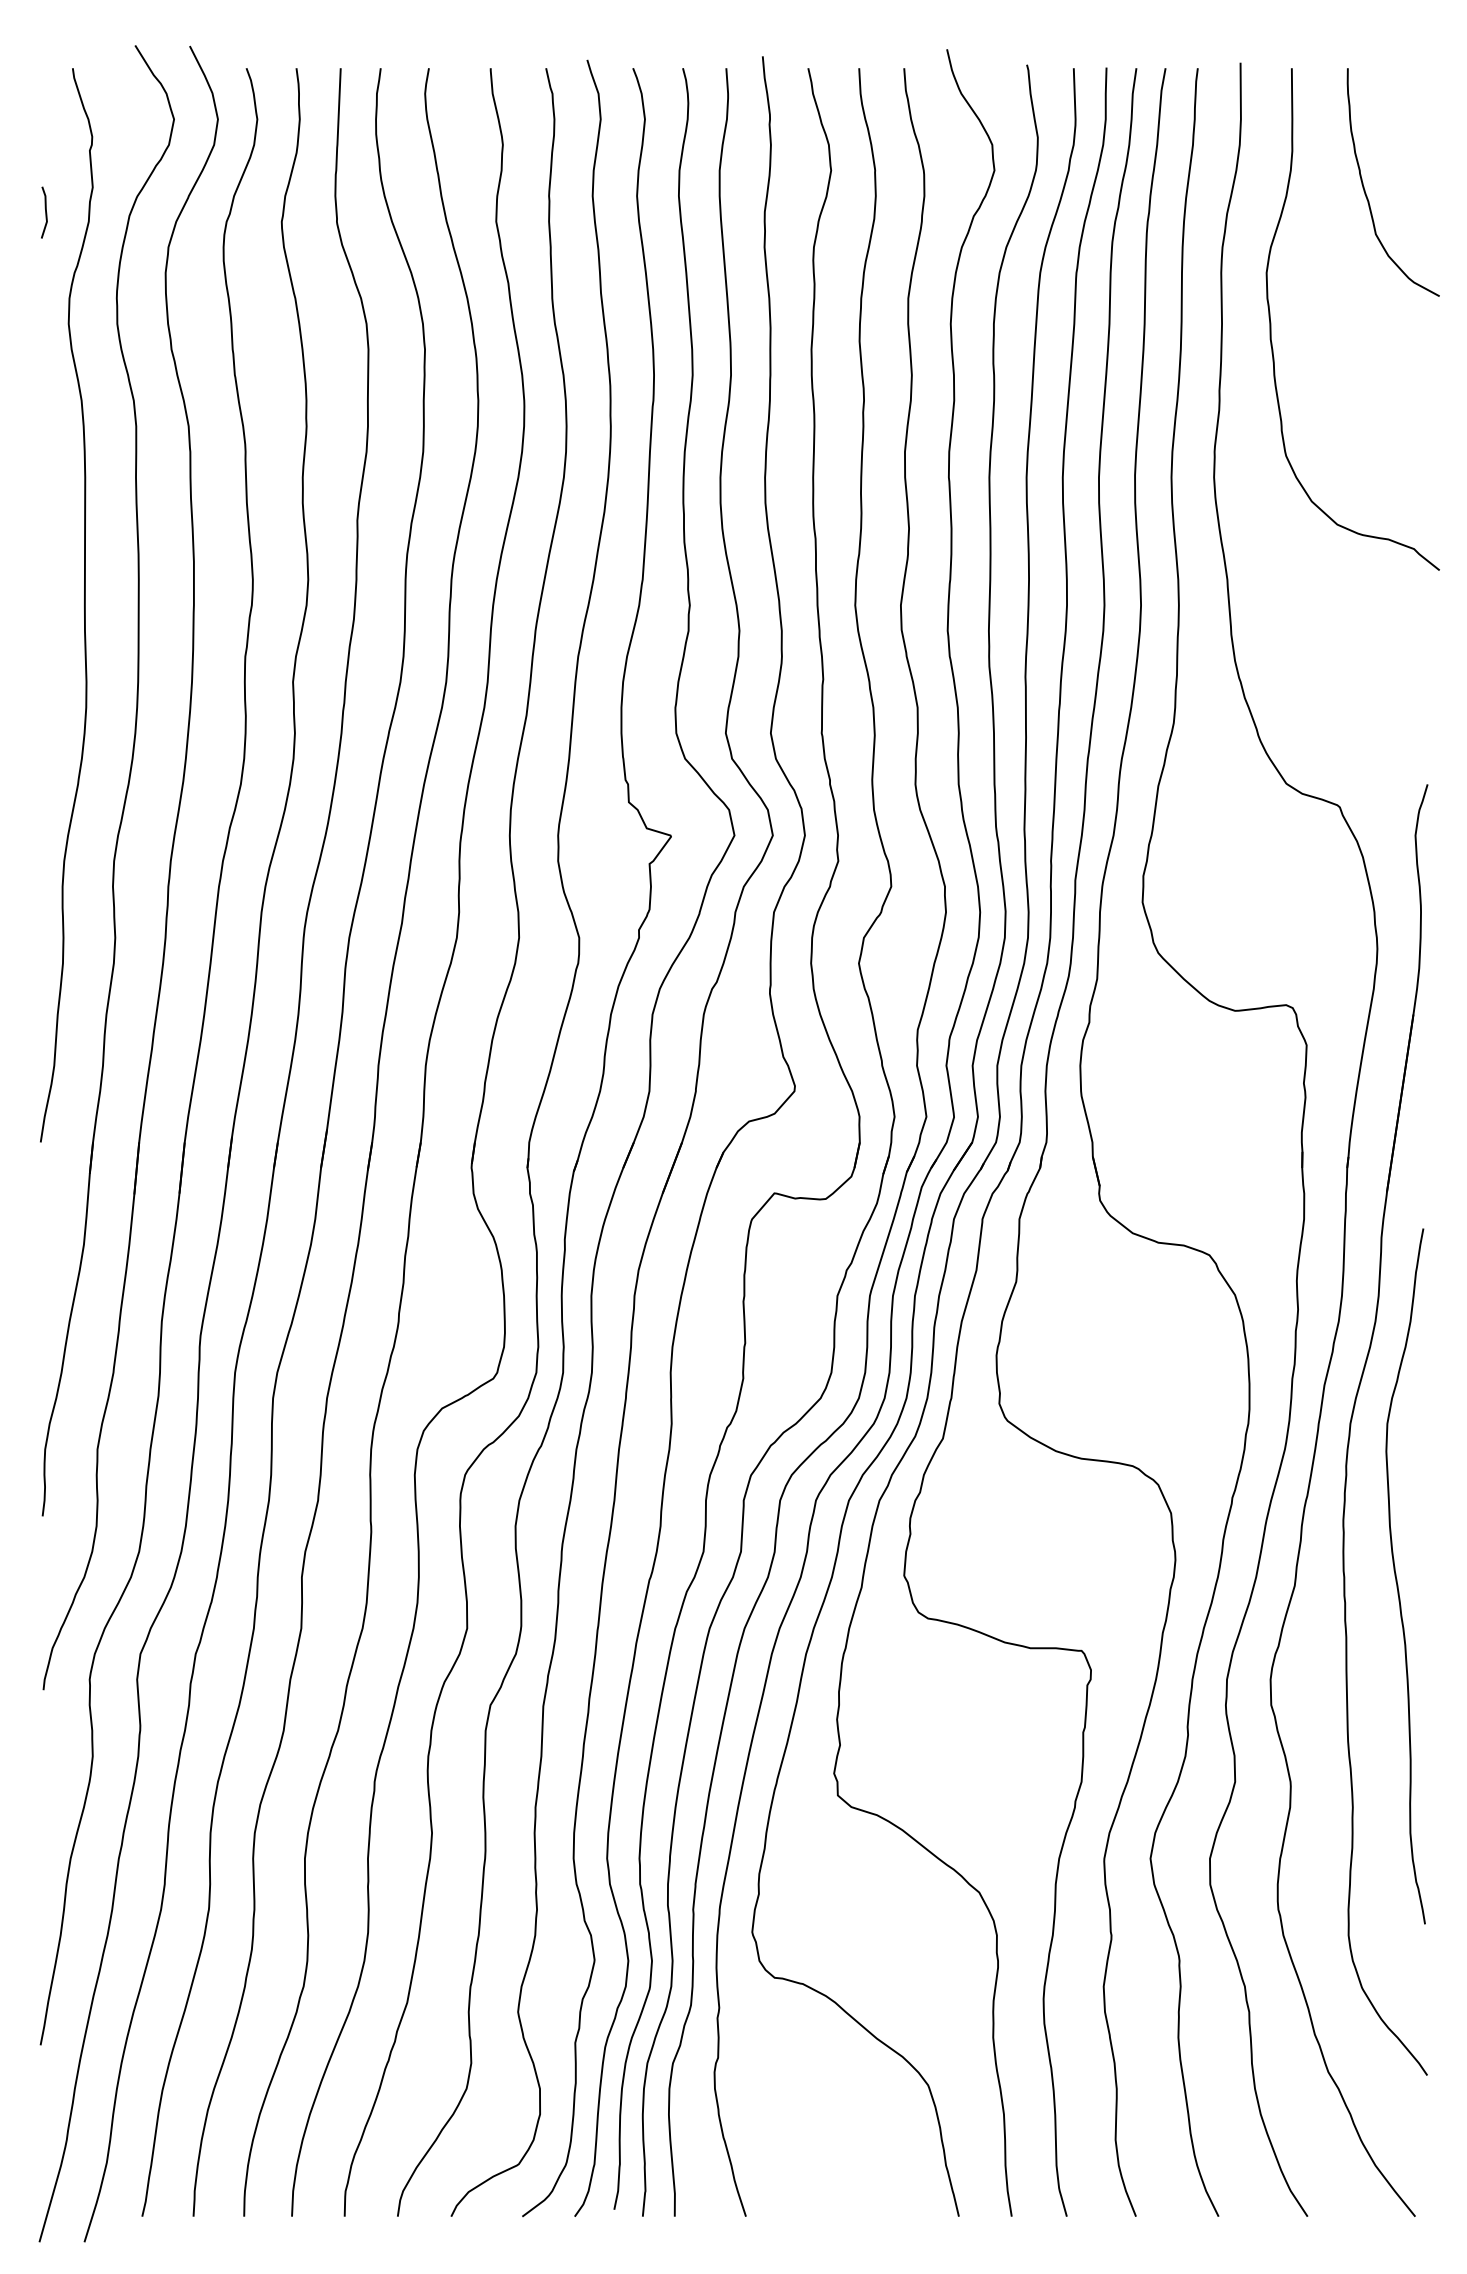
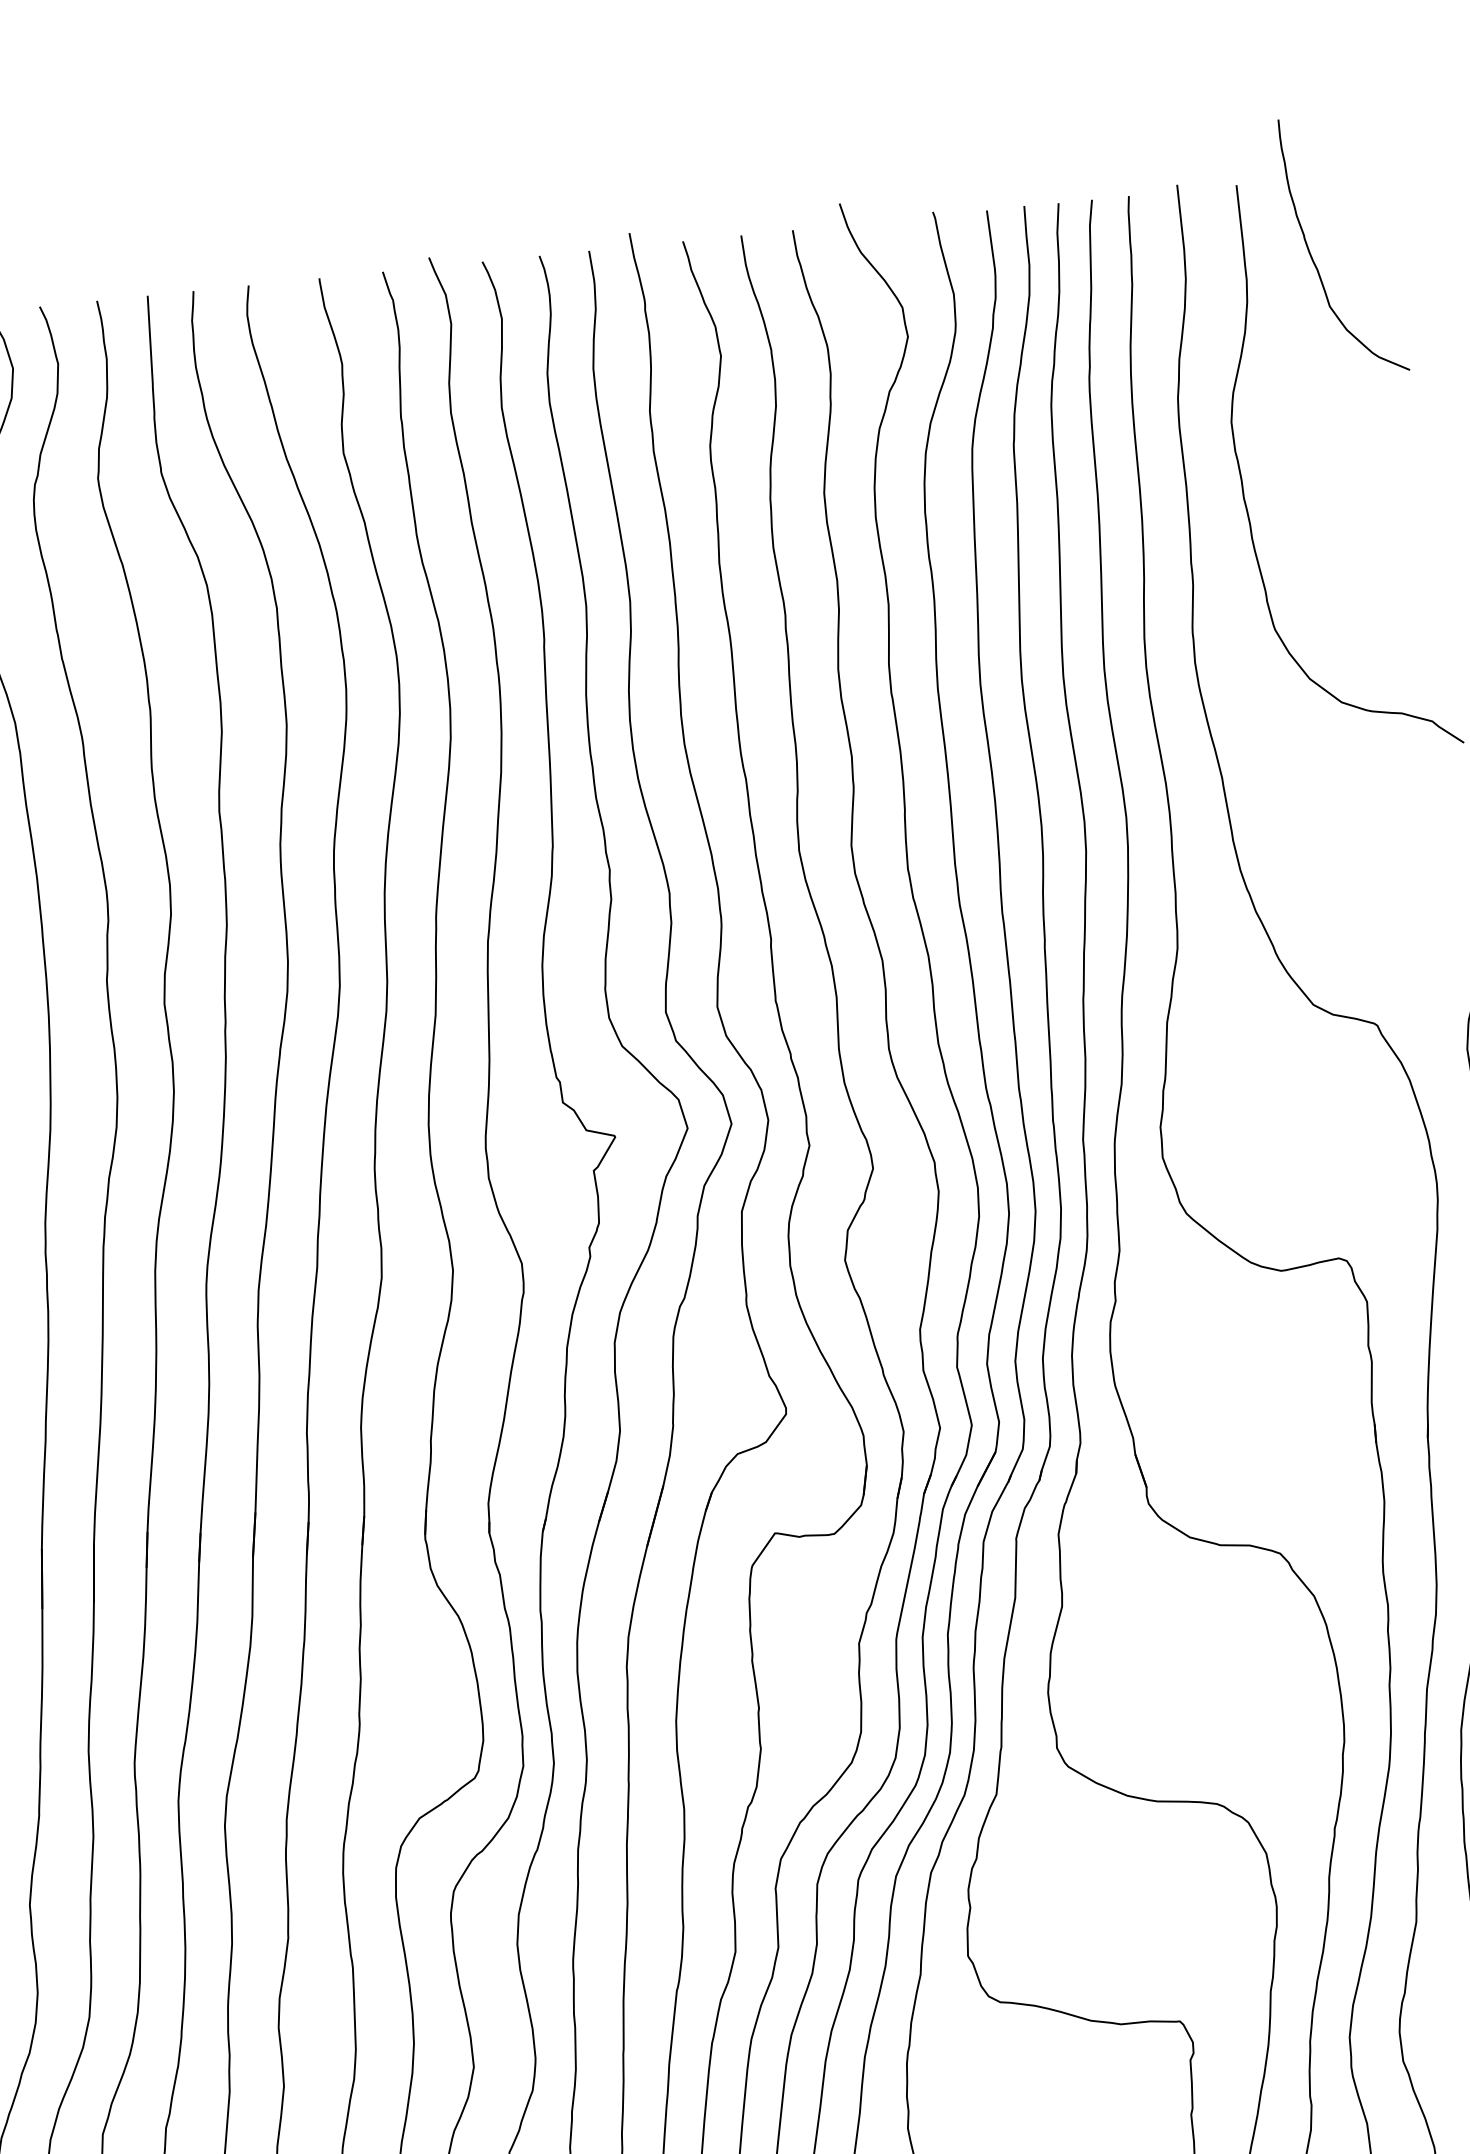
curve: (1365, 189) -> (1312, 256), moved

